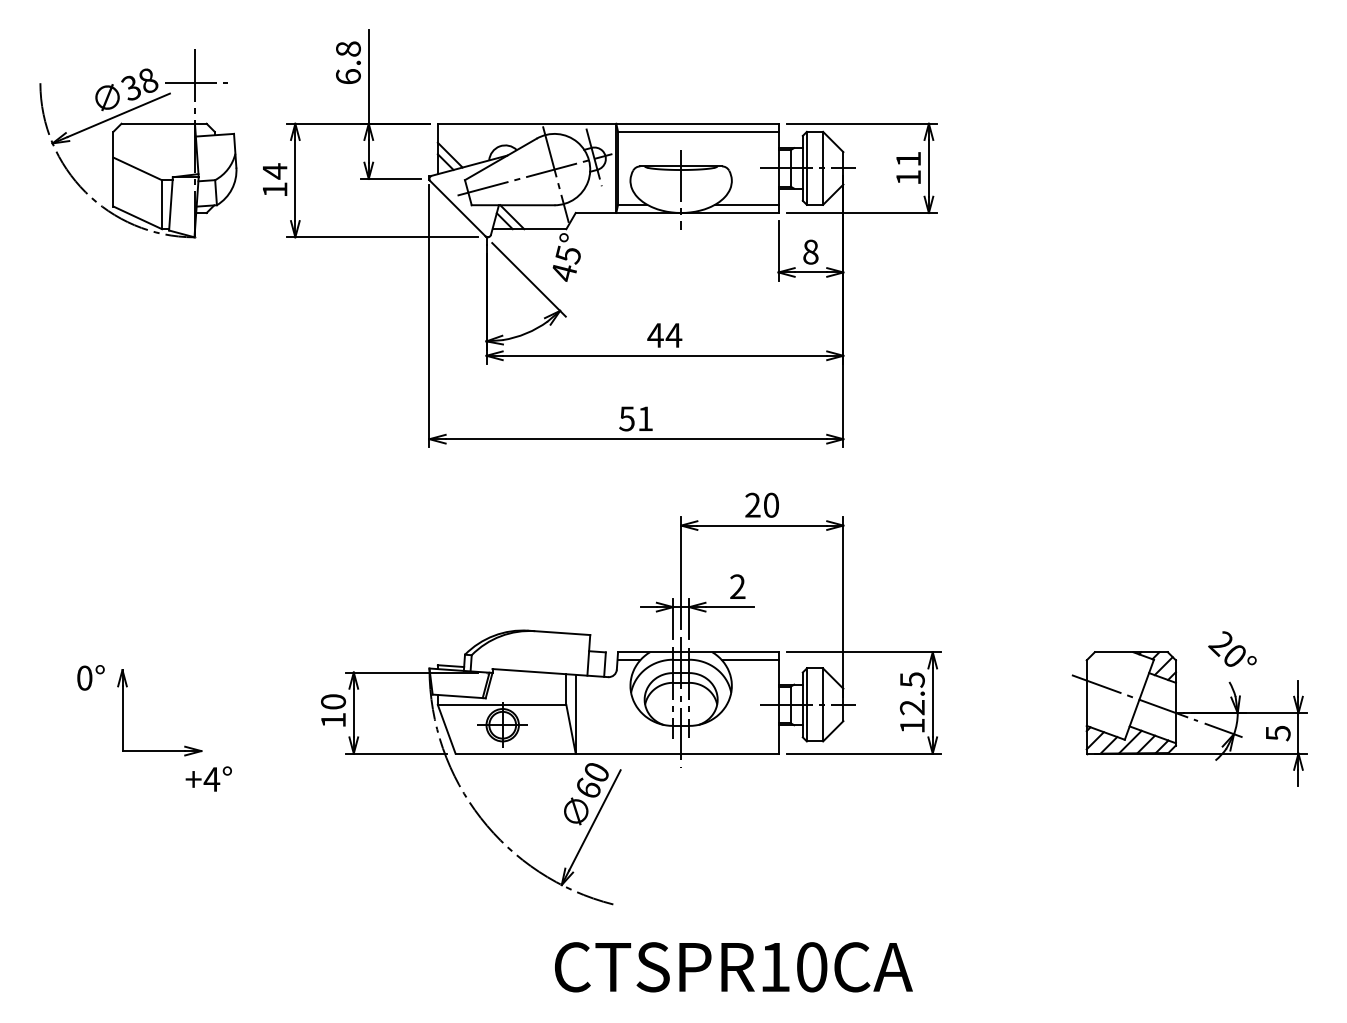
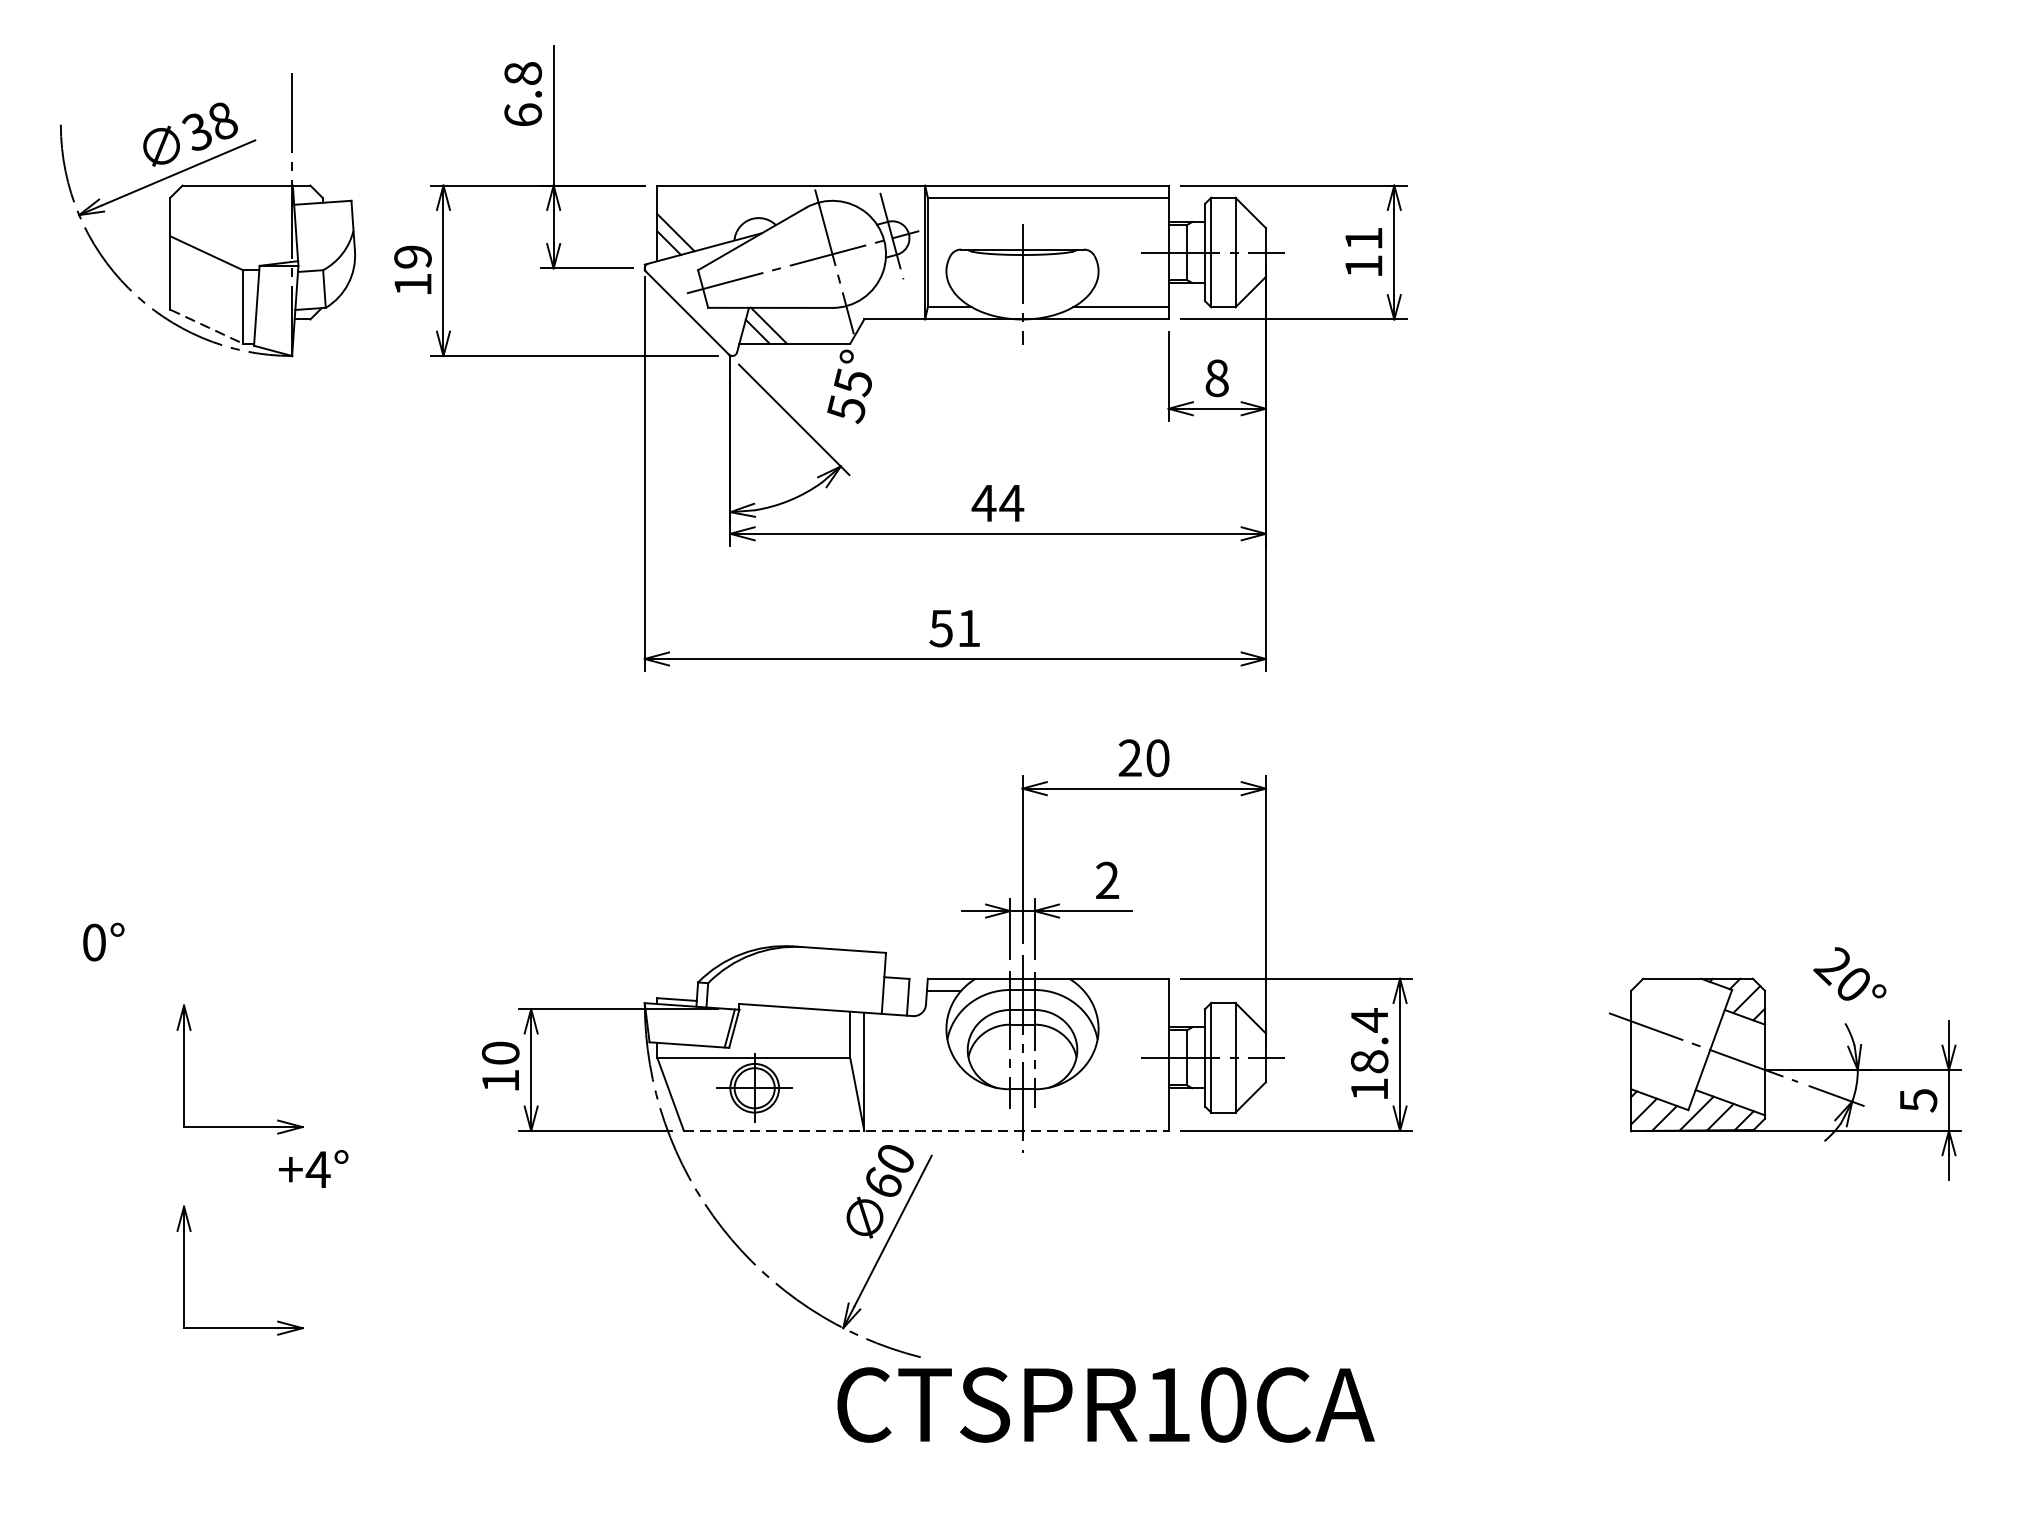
line: (195, 83) -> (293, 125), removed
text: (274, 171) -> (412, 257), 14 -> 19
line: (137, 217) -> (206, 326), solid -> dashed
text: (563, 272) -> (845, 408), 45° -> 55°
line: (750, 660) -> (1126, 991), removed
text: (90, 677) -> (103, 941), moved
text: (911, 693) -> (1368, 1040), 12.5 -> 18.4
line: (617, 753) -> (926, 1130), solid -> dashed
part: (123, 846) -> (185, 1270), added
text: (733, 967) -> (1105, 1405), moved

